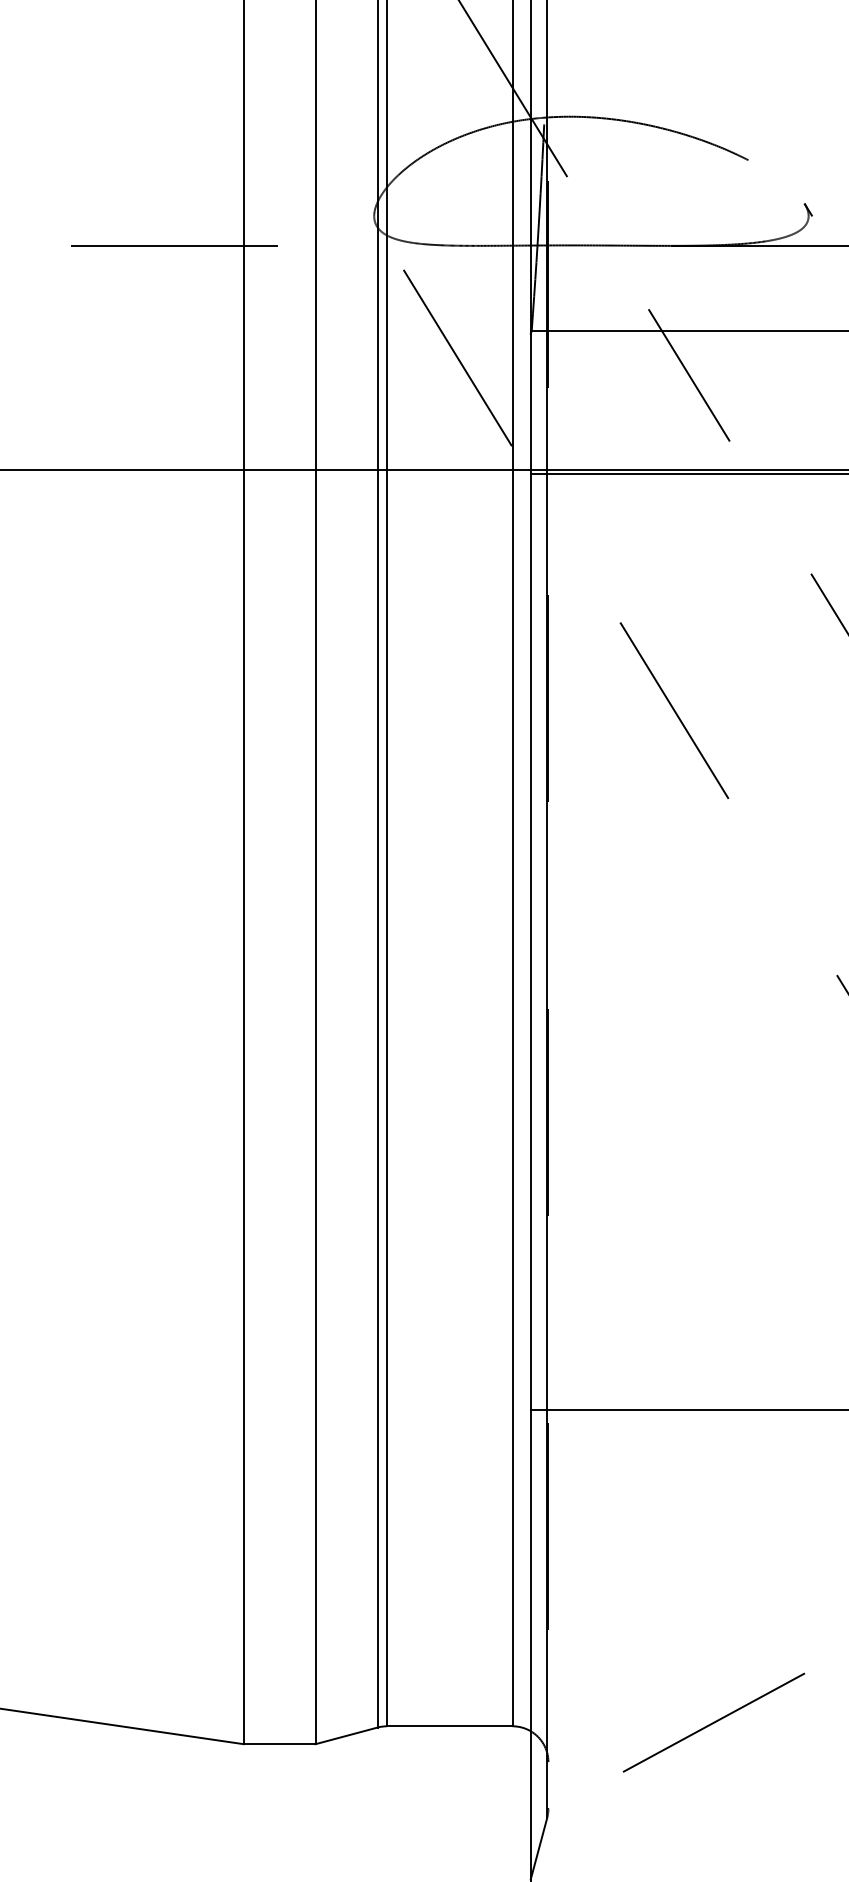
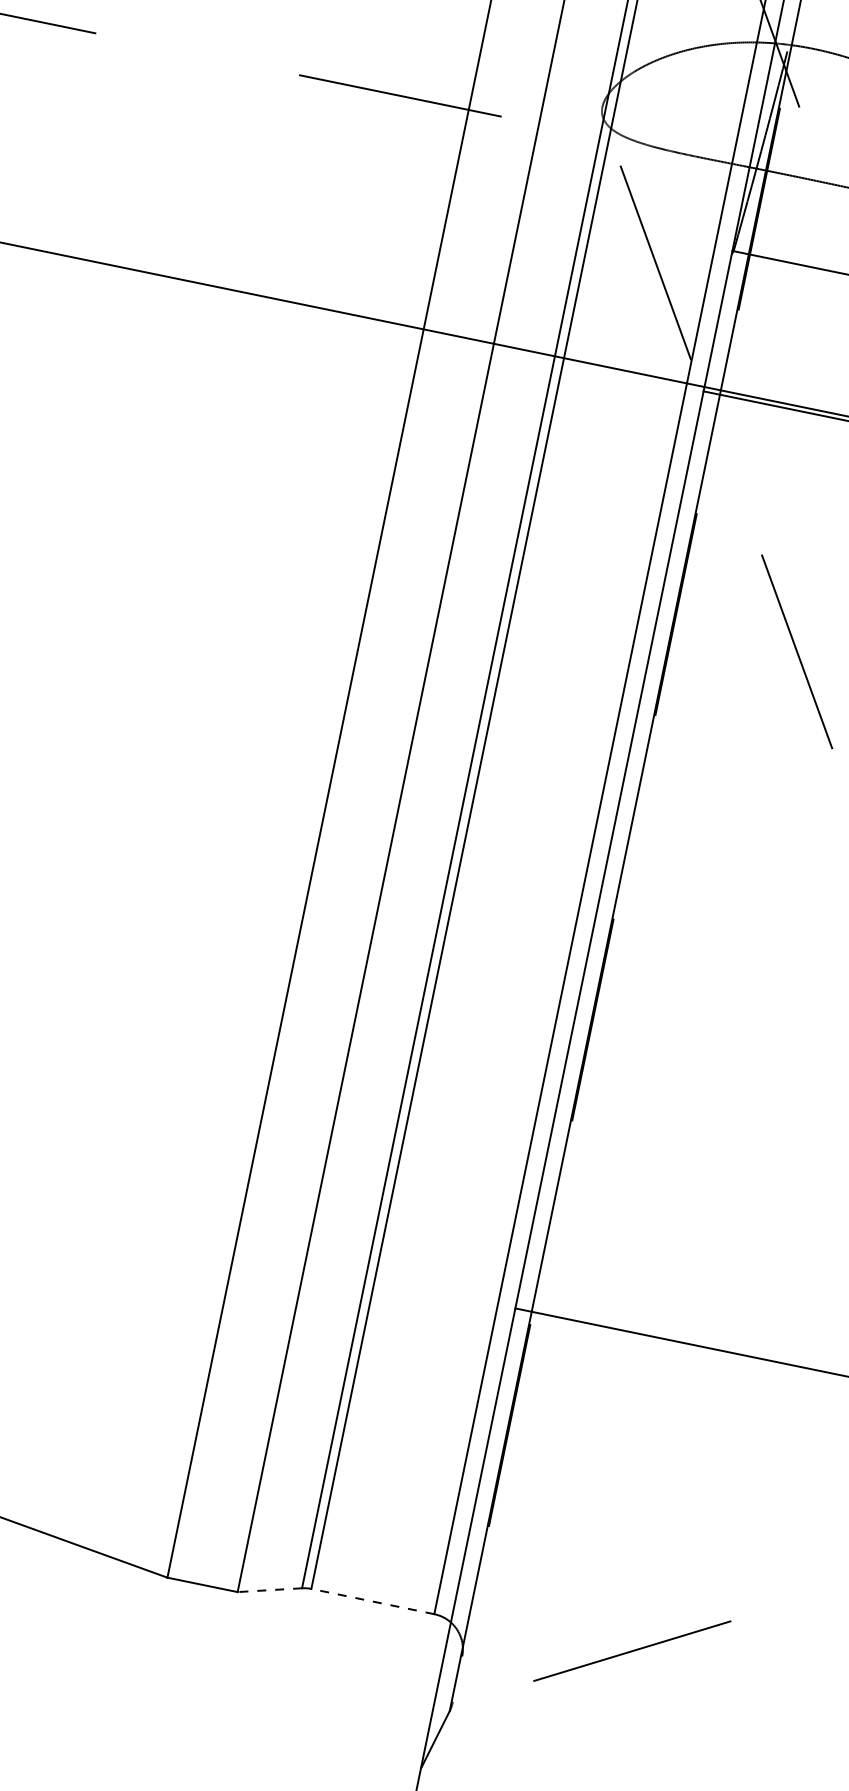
line: (449, 1726) -> (372, 1601), solid -> dashed
line: (346, 1735) -> (269, 1589), solid -> dashed

